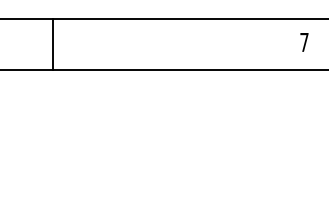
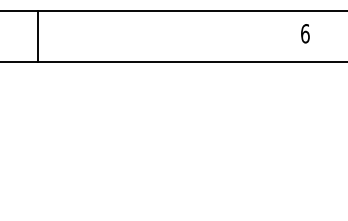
text: (304, 42) -> (305, 33), 7 -> 6
line: (52, 44) -> (37, 35), moved

